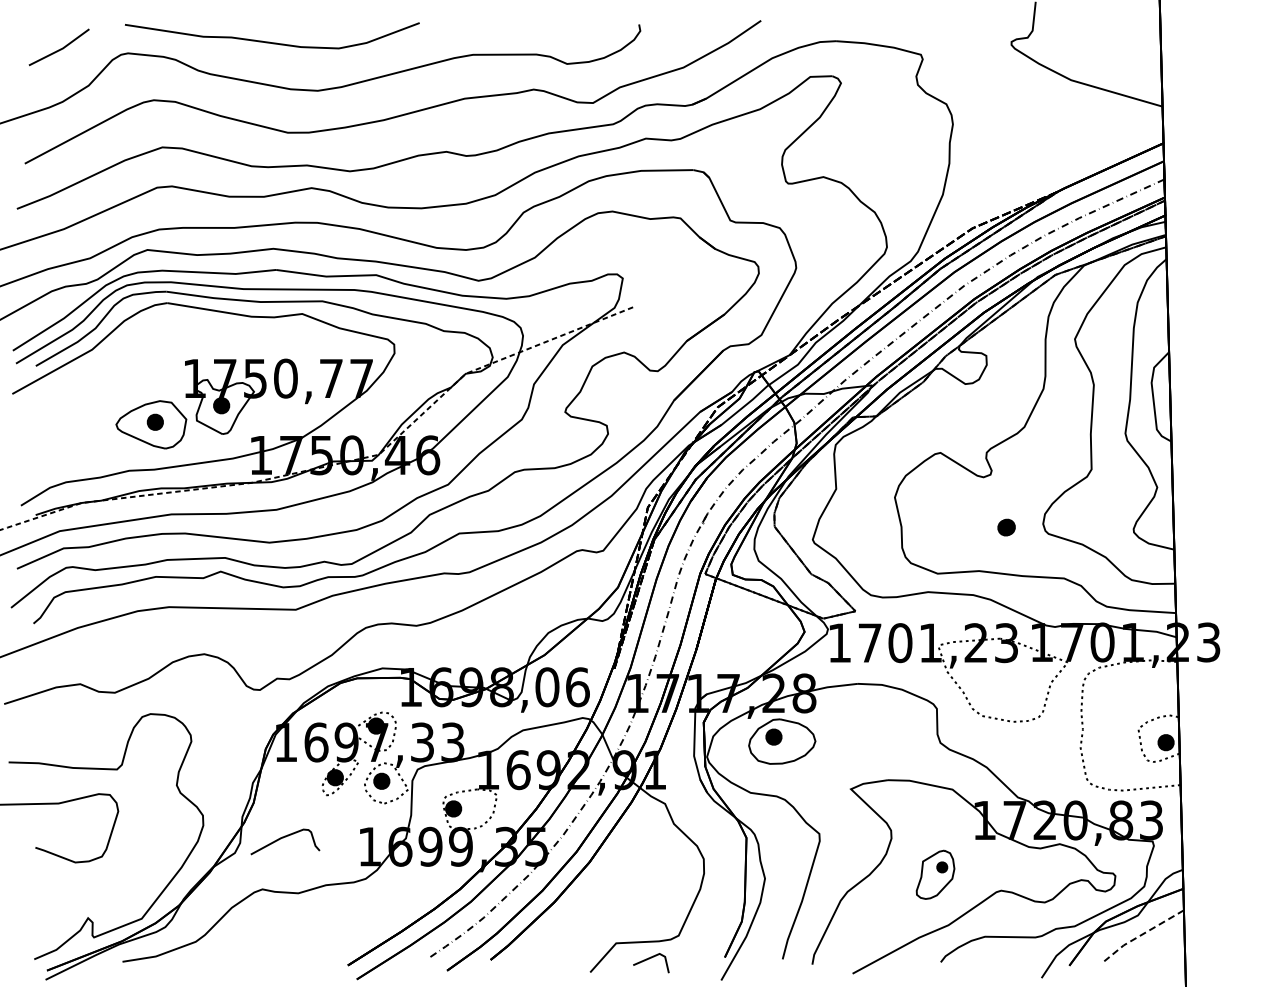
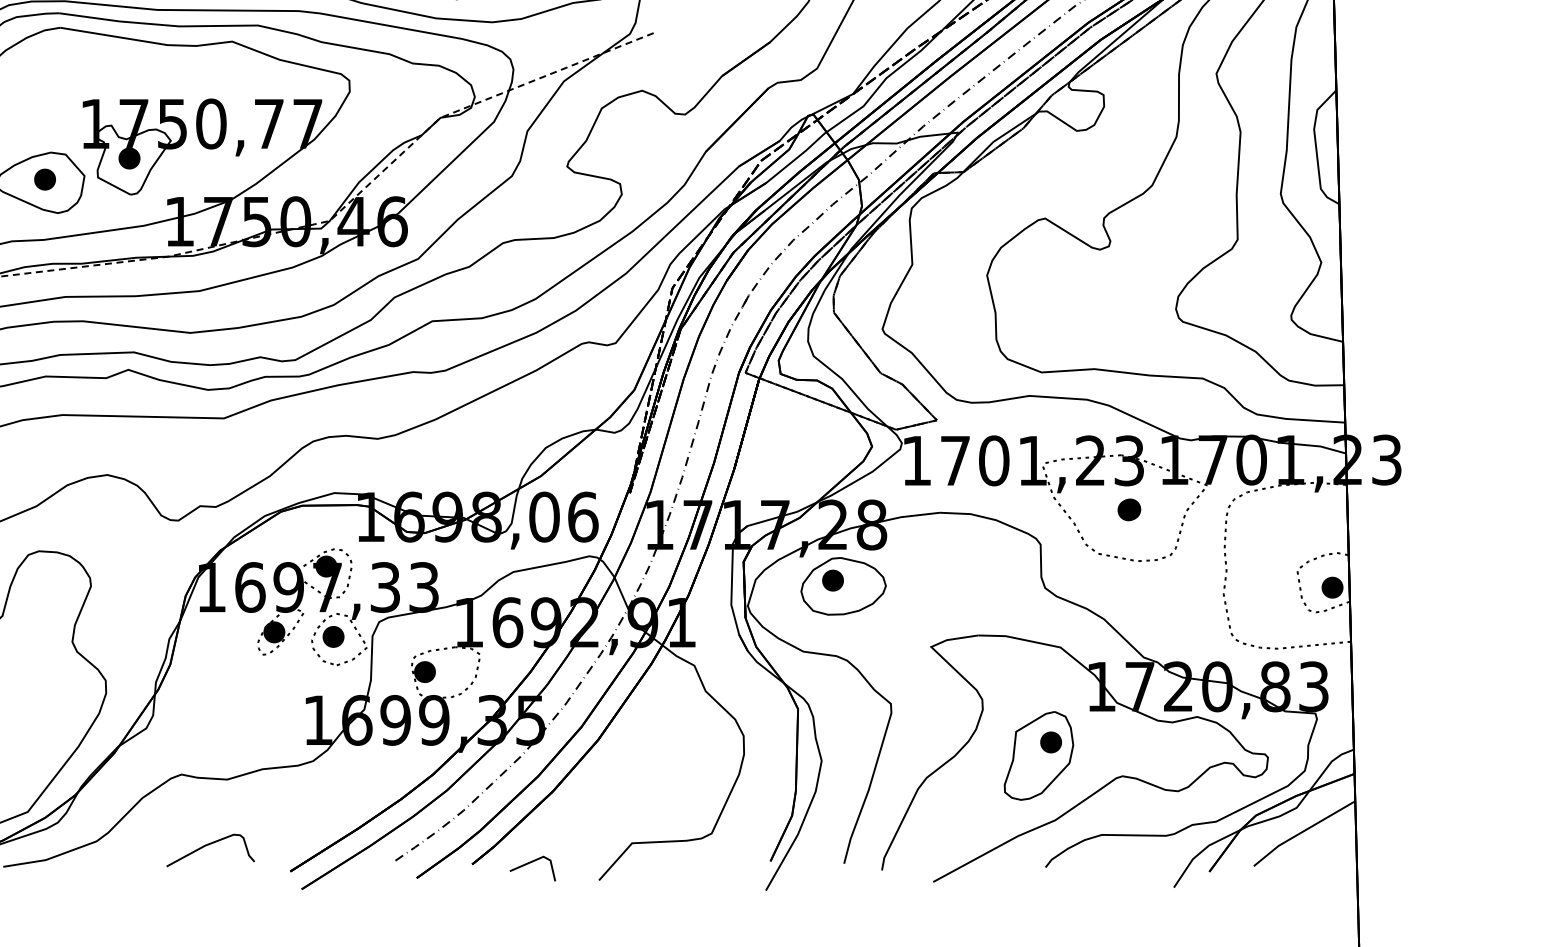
part: (1006, 527) -> (1129, 509), moved
curve: (283, 838) -> (208, 846), moved
part: (935, 874) -> (1038, 755), size x1.43
line: (1141, 934) -> (1301, 832), dashed -> solid
line: (649, 959) -> (530, 863), moved

